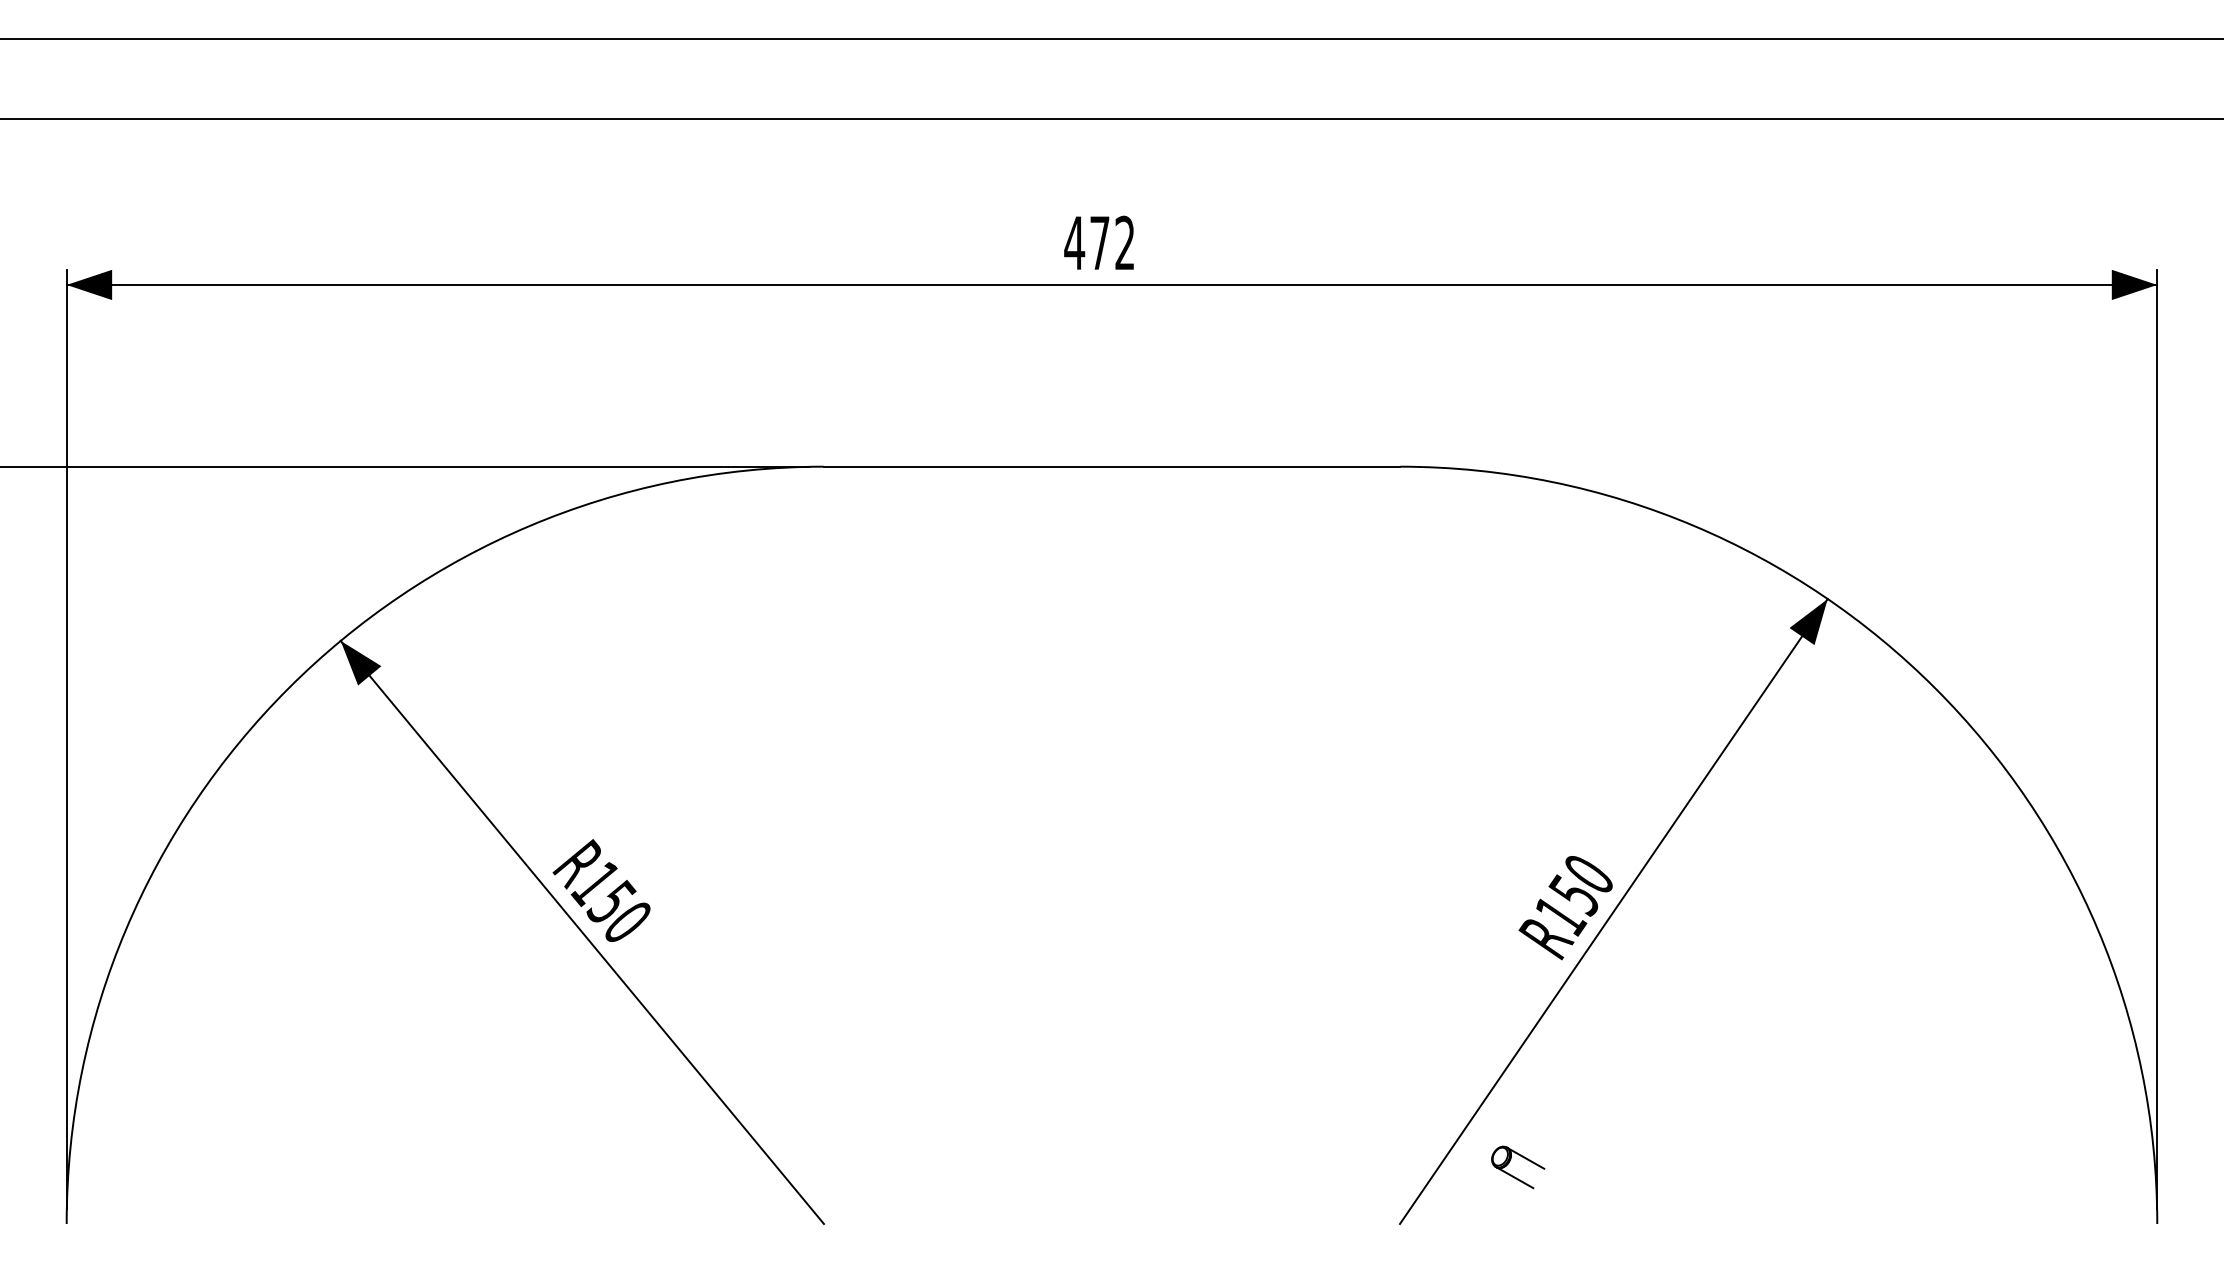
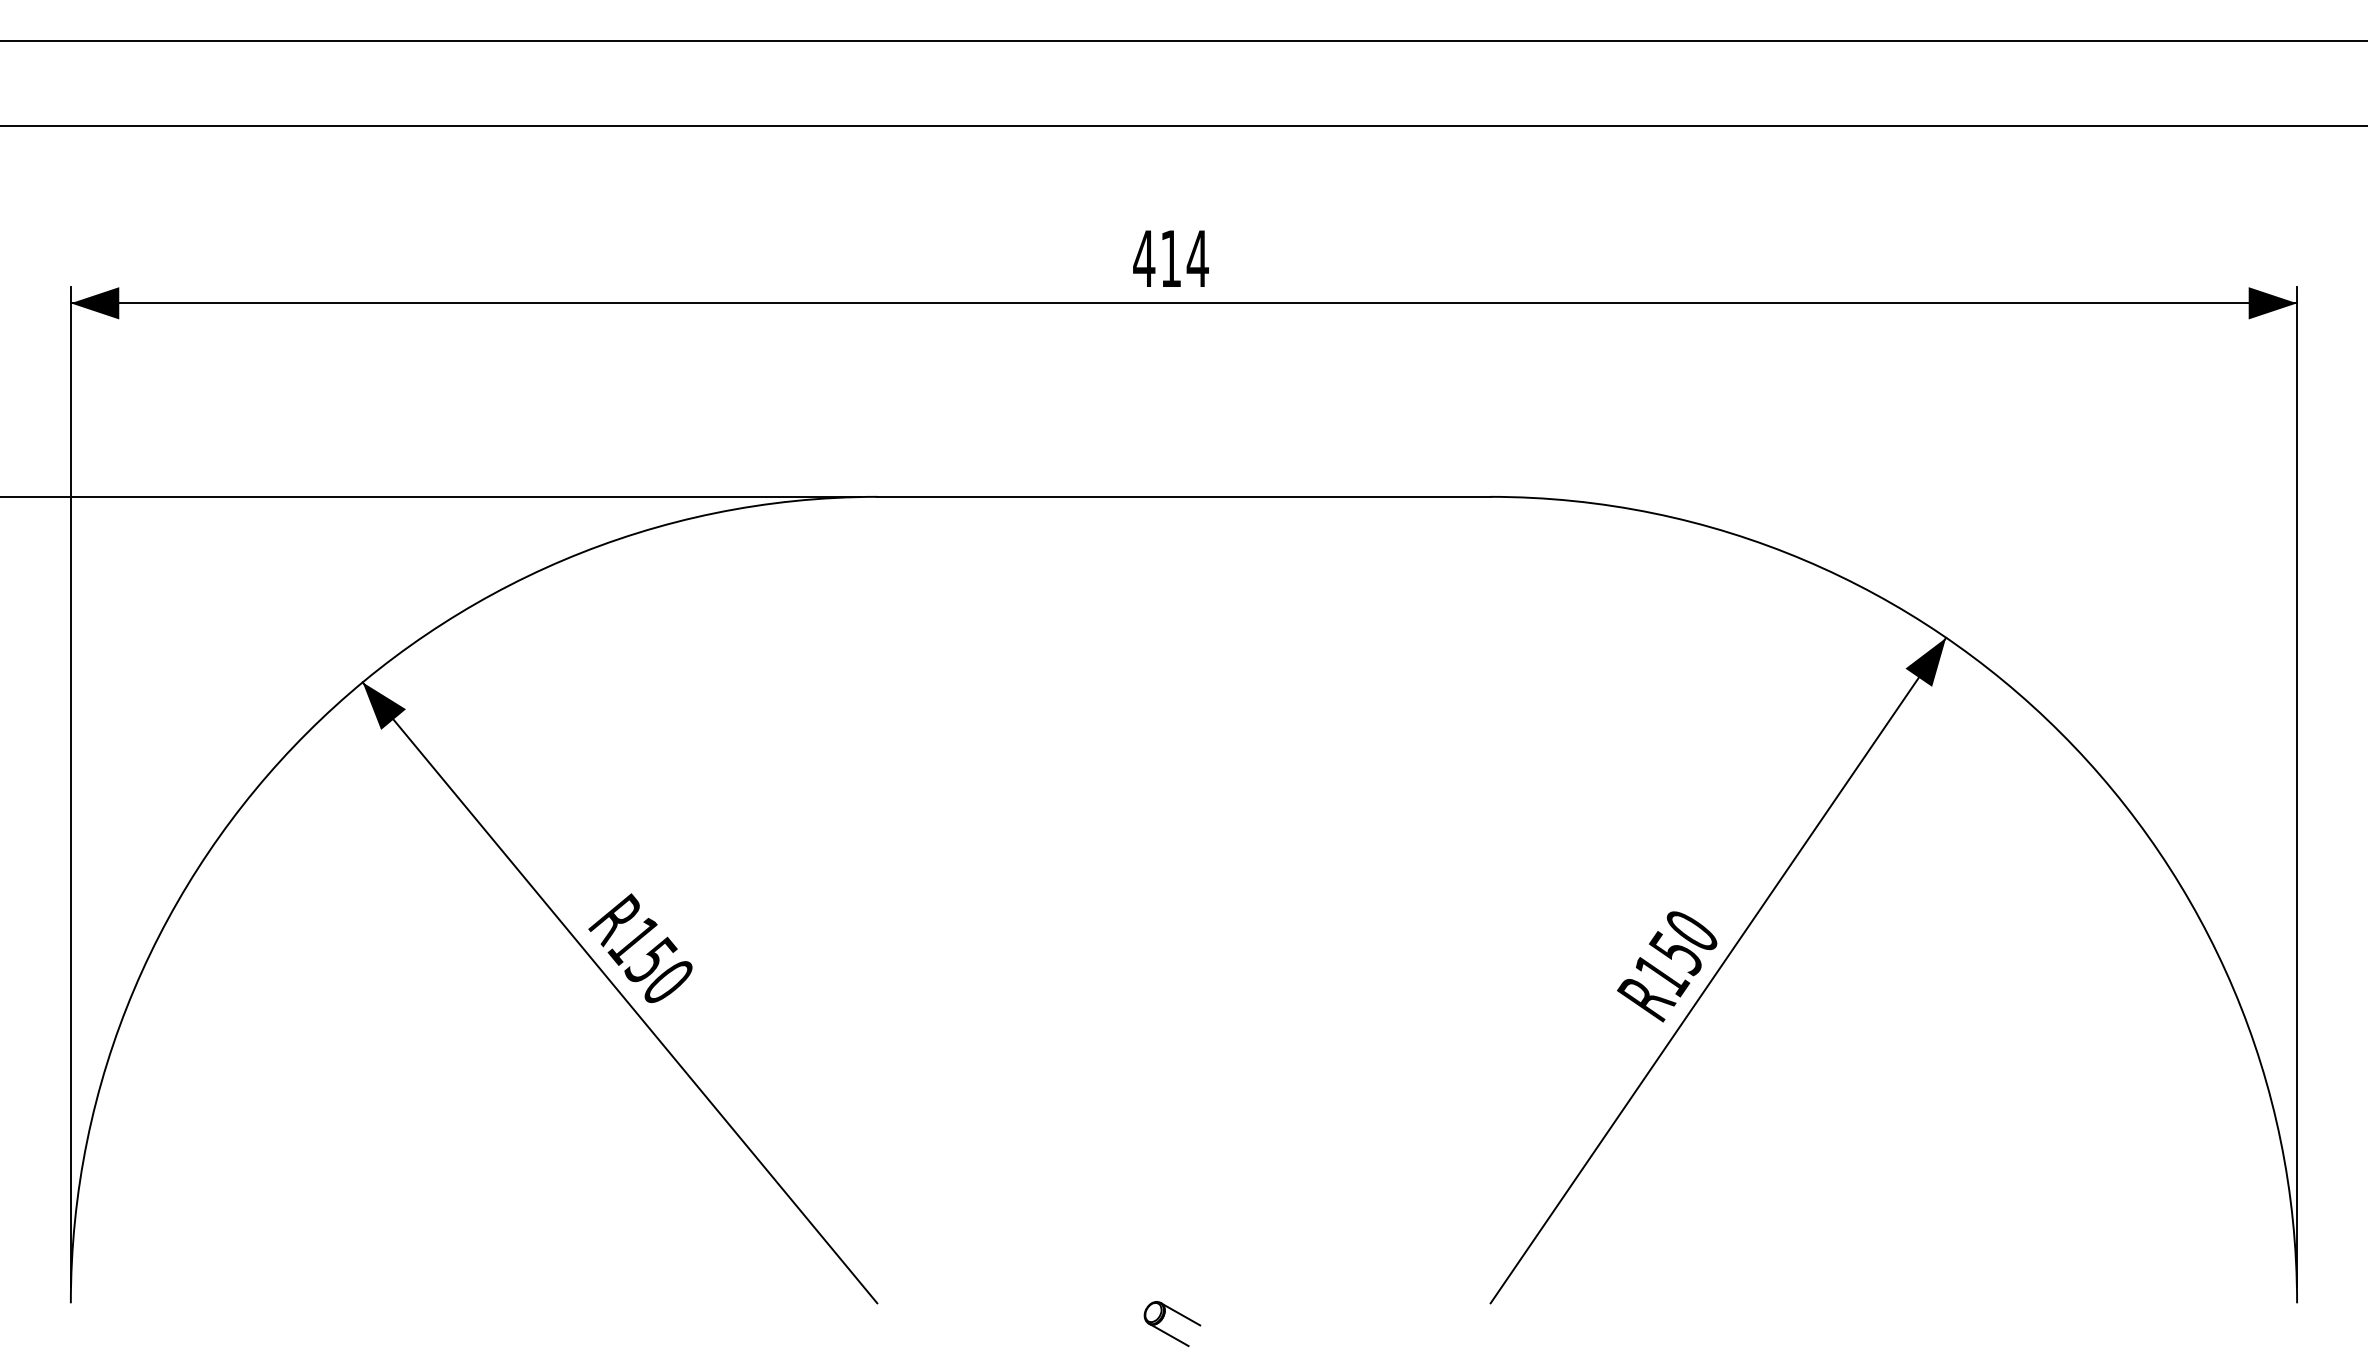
text: (1112, 242) -> (1184, 258), 472 -> 414
part: (1513, 1175) -> (1167, 1332), moved

